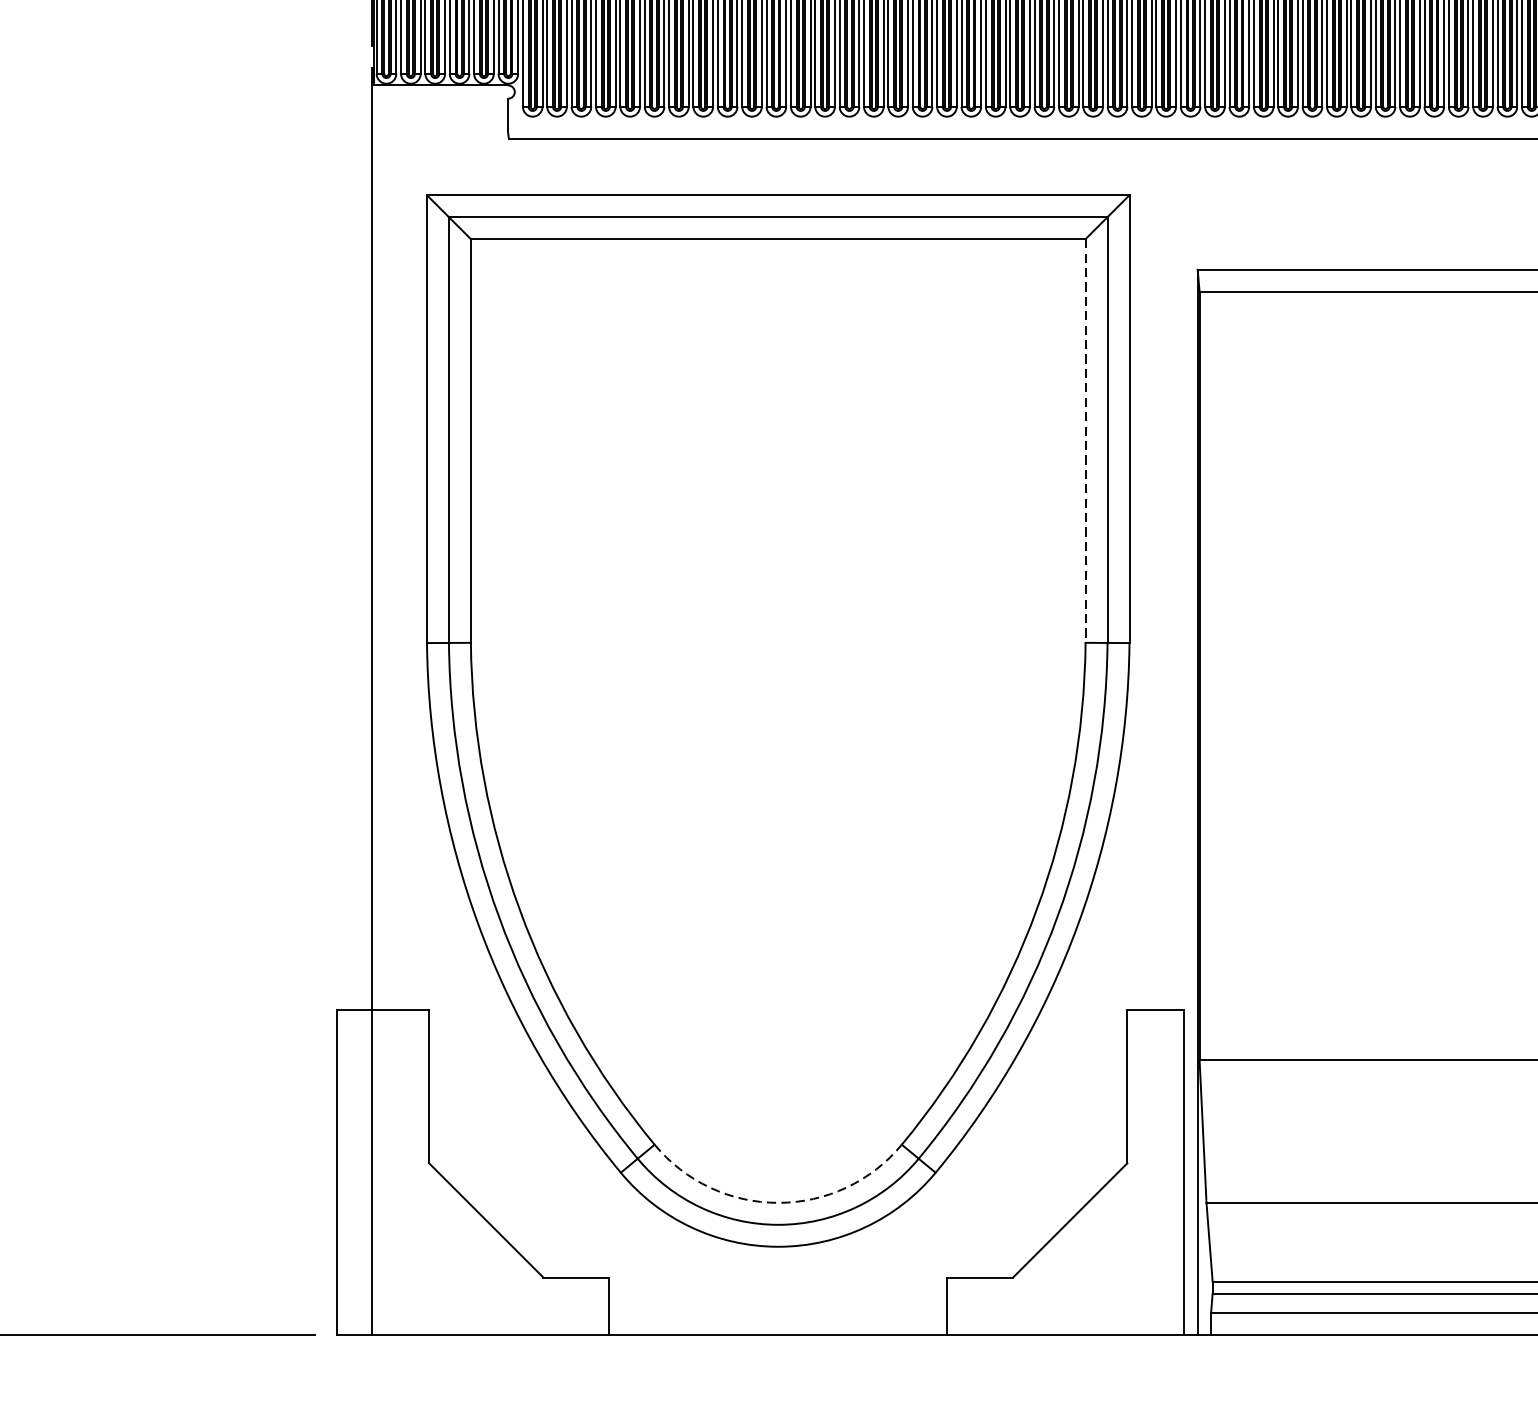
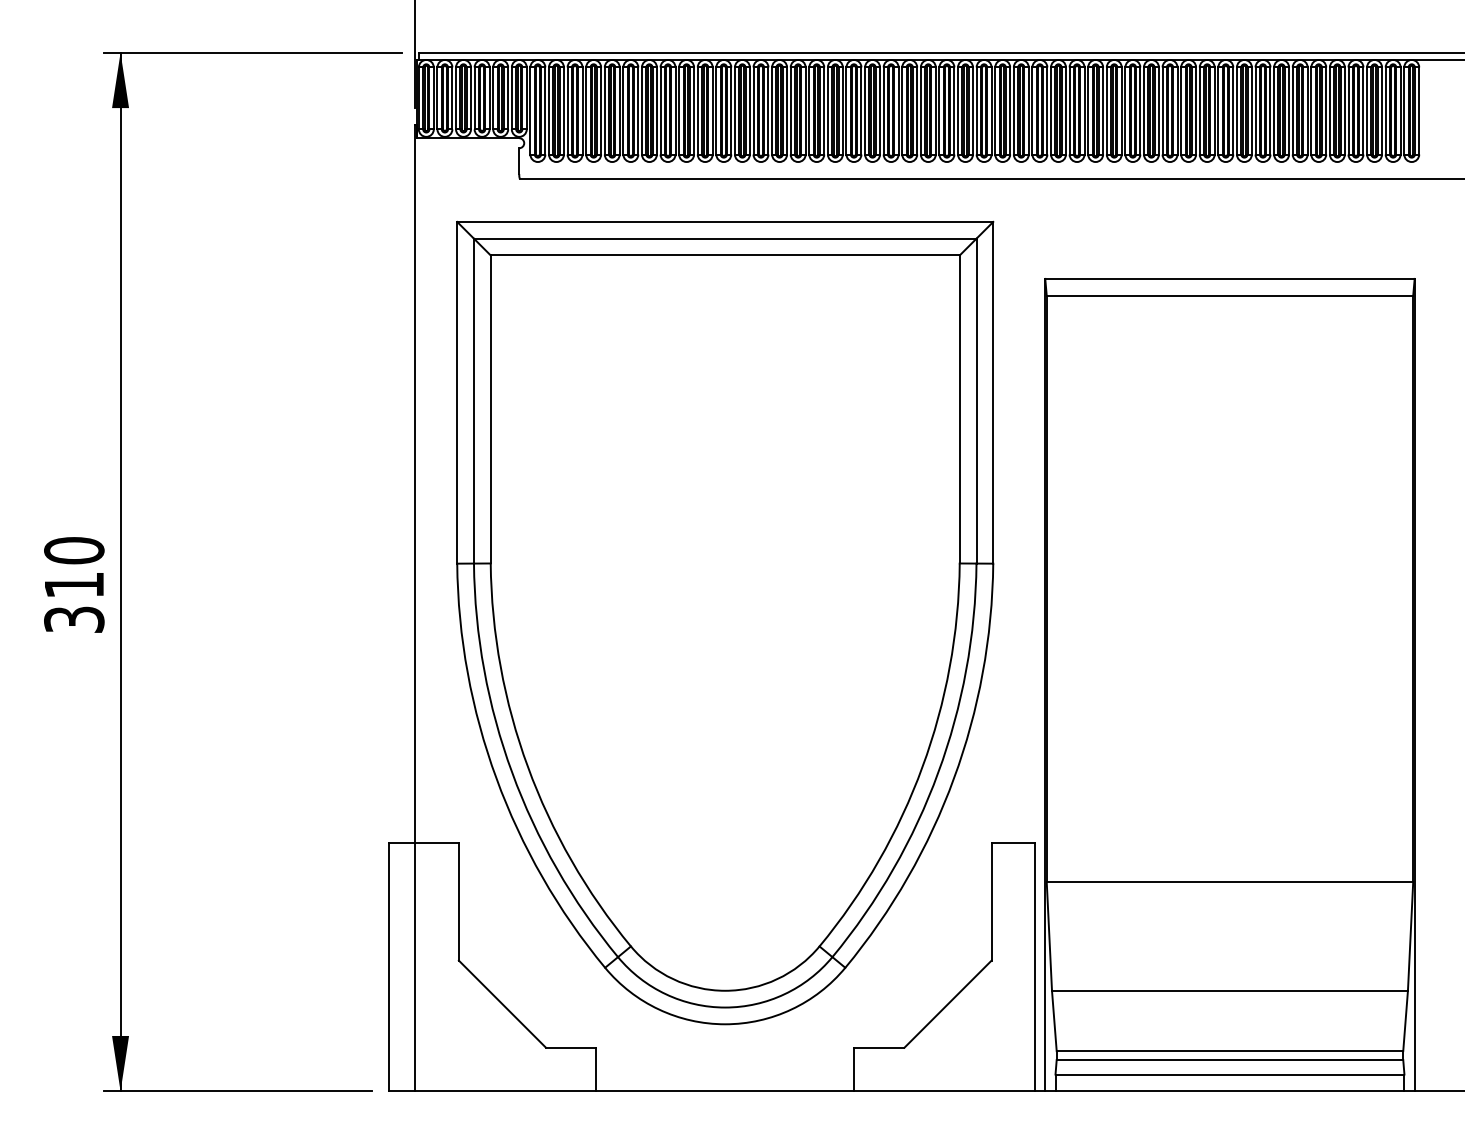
line: (1085, 441) -> (959, 409), dashed -> solid
arc: (778, 1202) -> (725, 990), dashed -> solid

